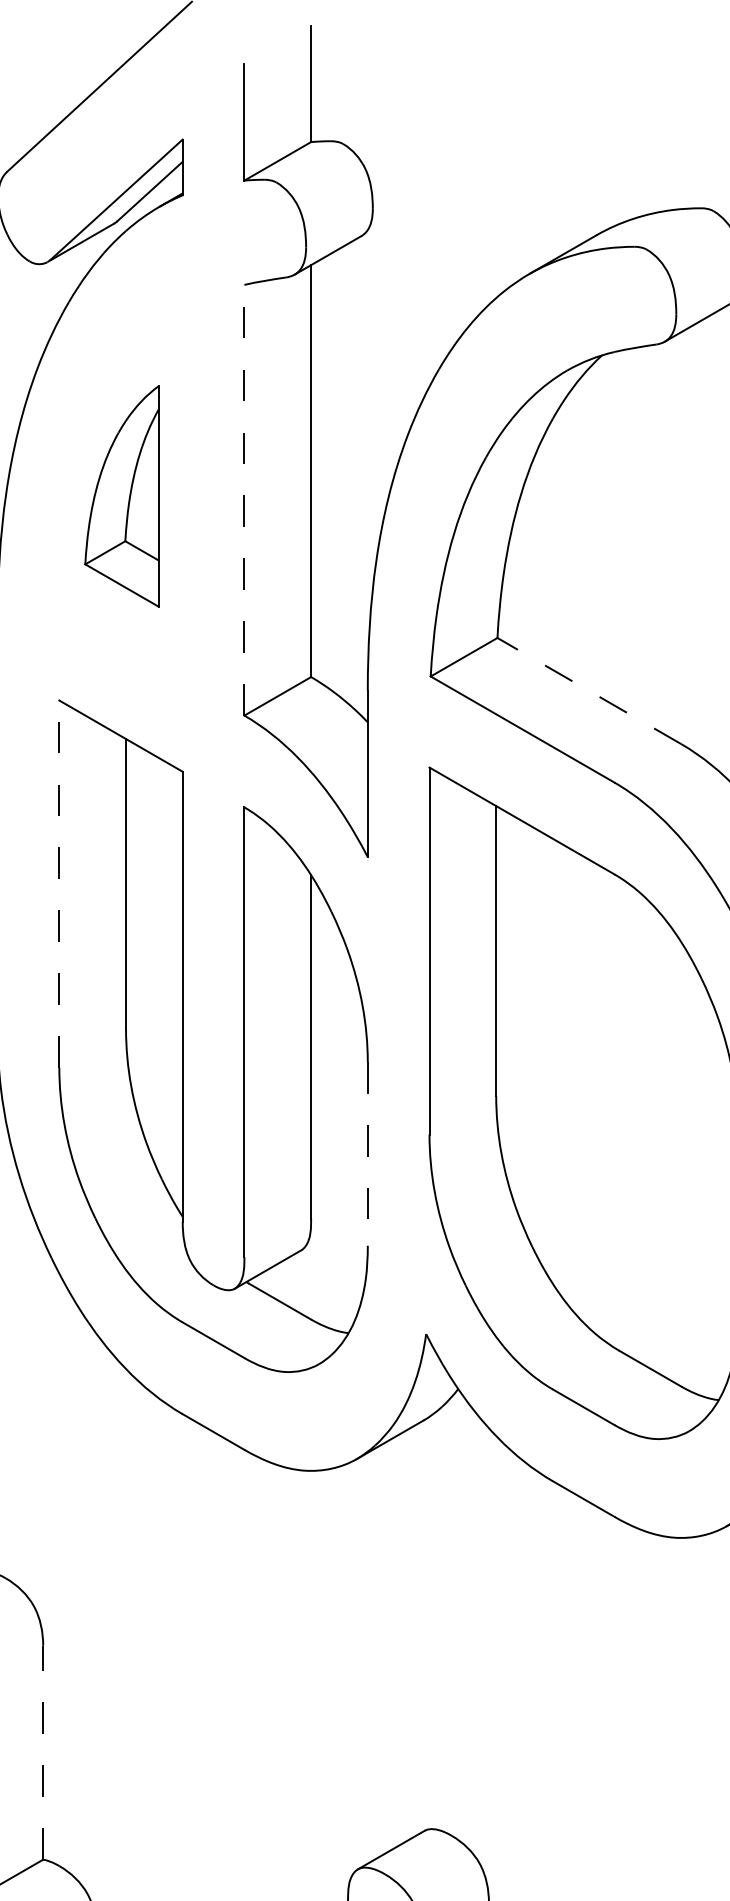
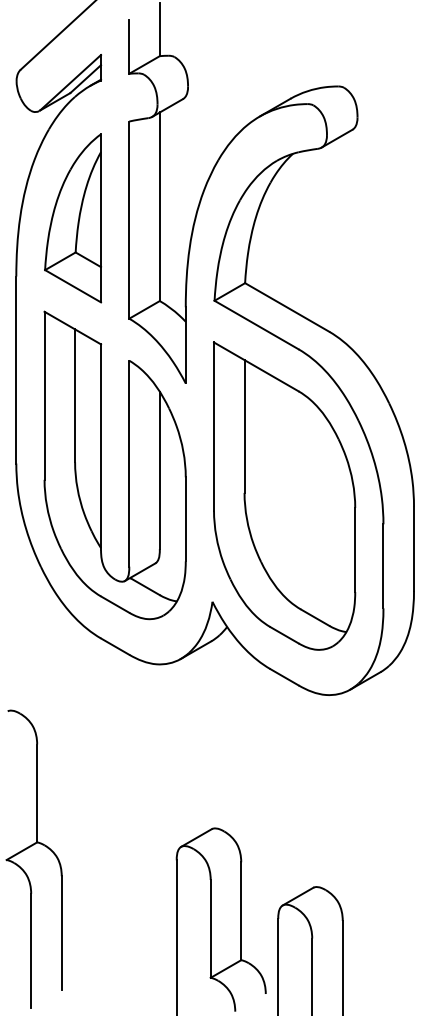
part: (122, 496) -> (73, 218), size x1.67
line: (244, 501) -> (129, 220), dashed -> solid
line: (590, 691) -> (287, 307), dashed -> solid
line: (59, 883) -> (44, 395), dashed -> solid
line: (367, 1154) -> (185, 519), dashed -> solid
line: (43, 1752) -> (37, 793), dashed -> solid

